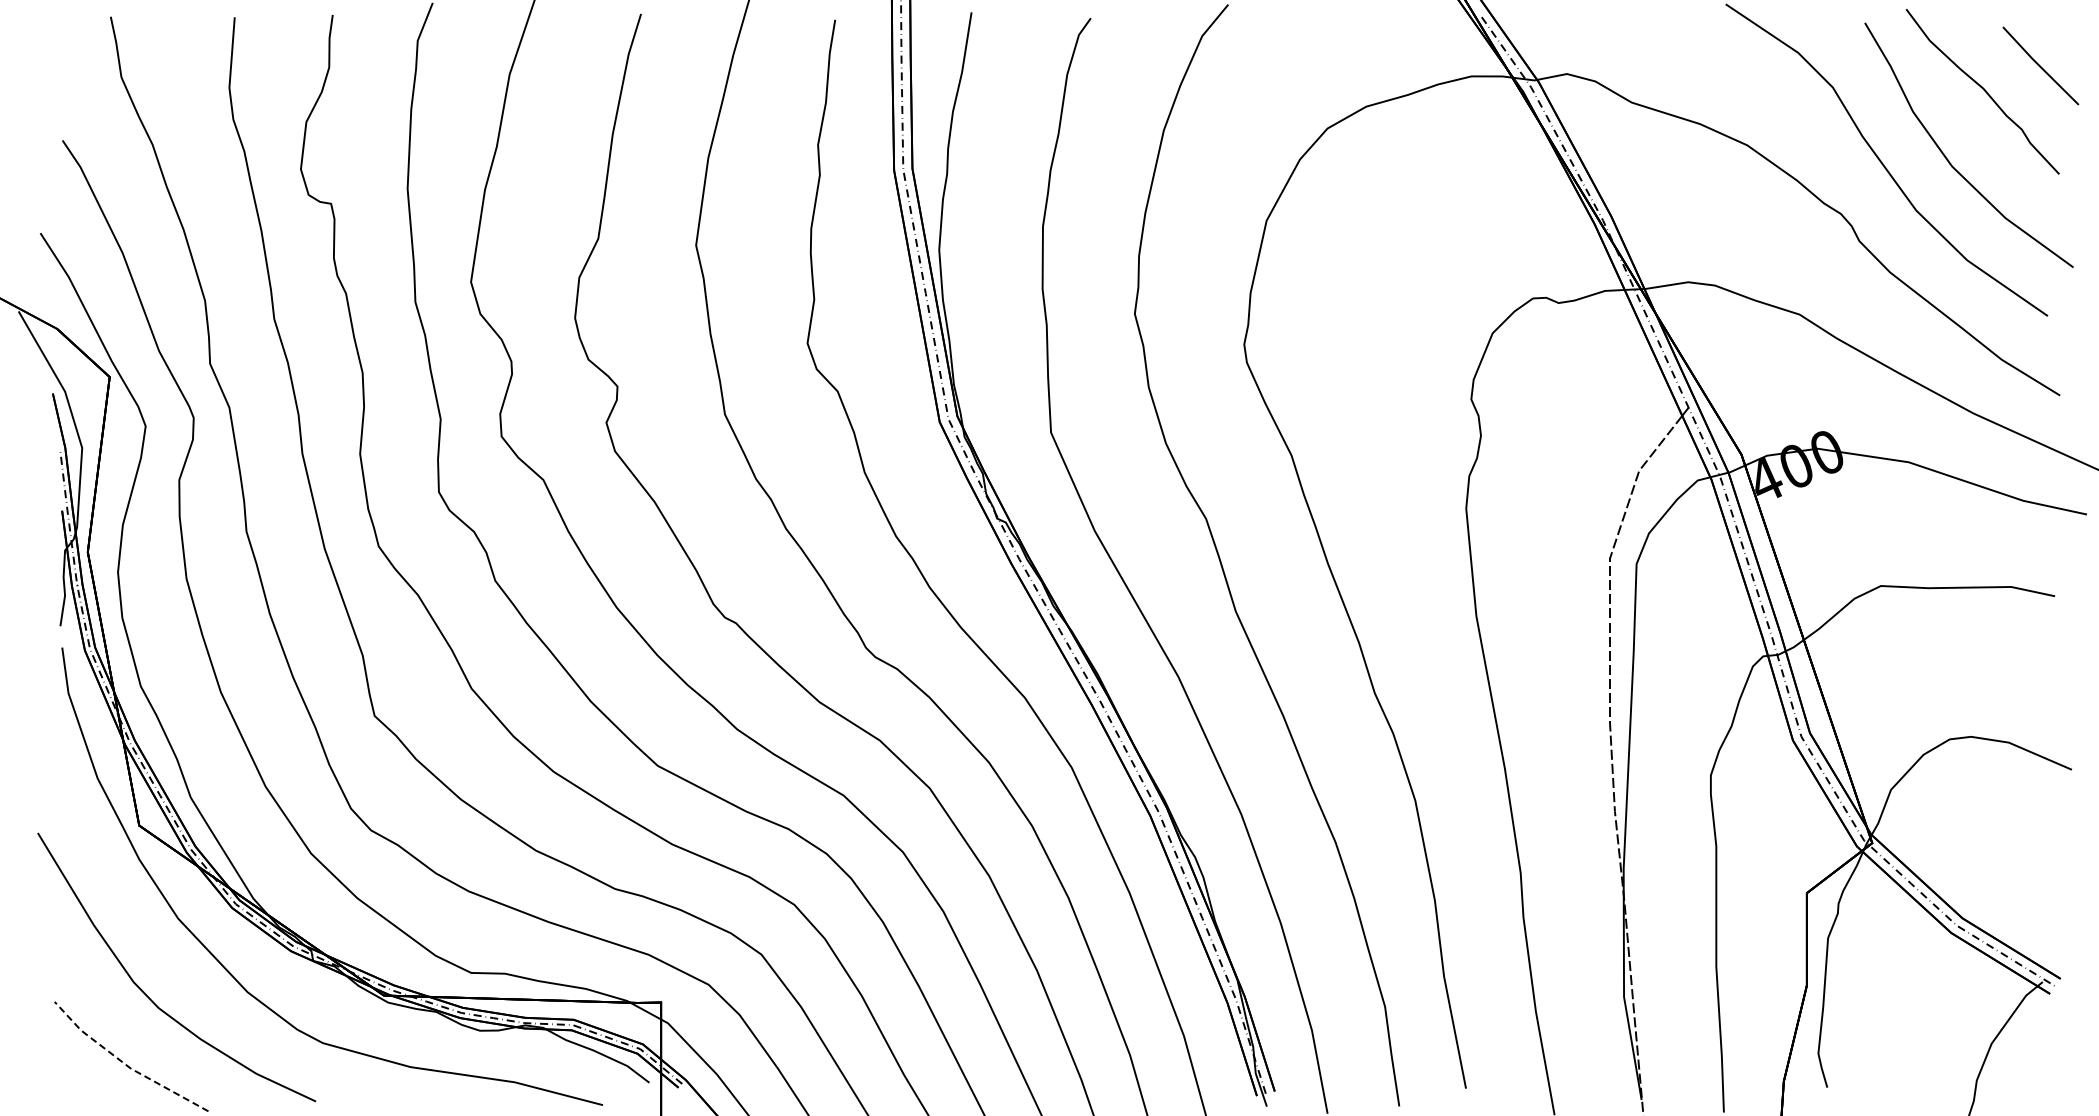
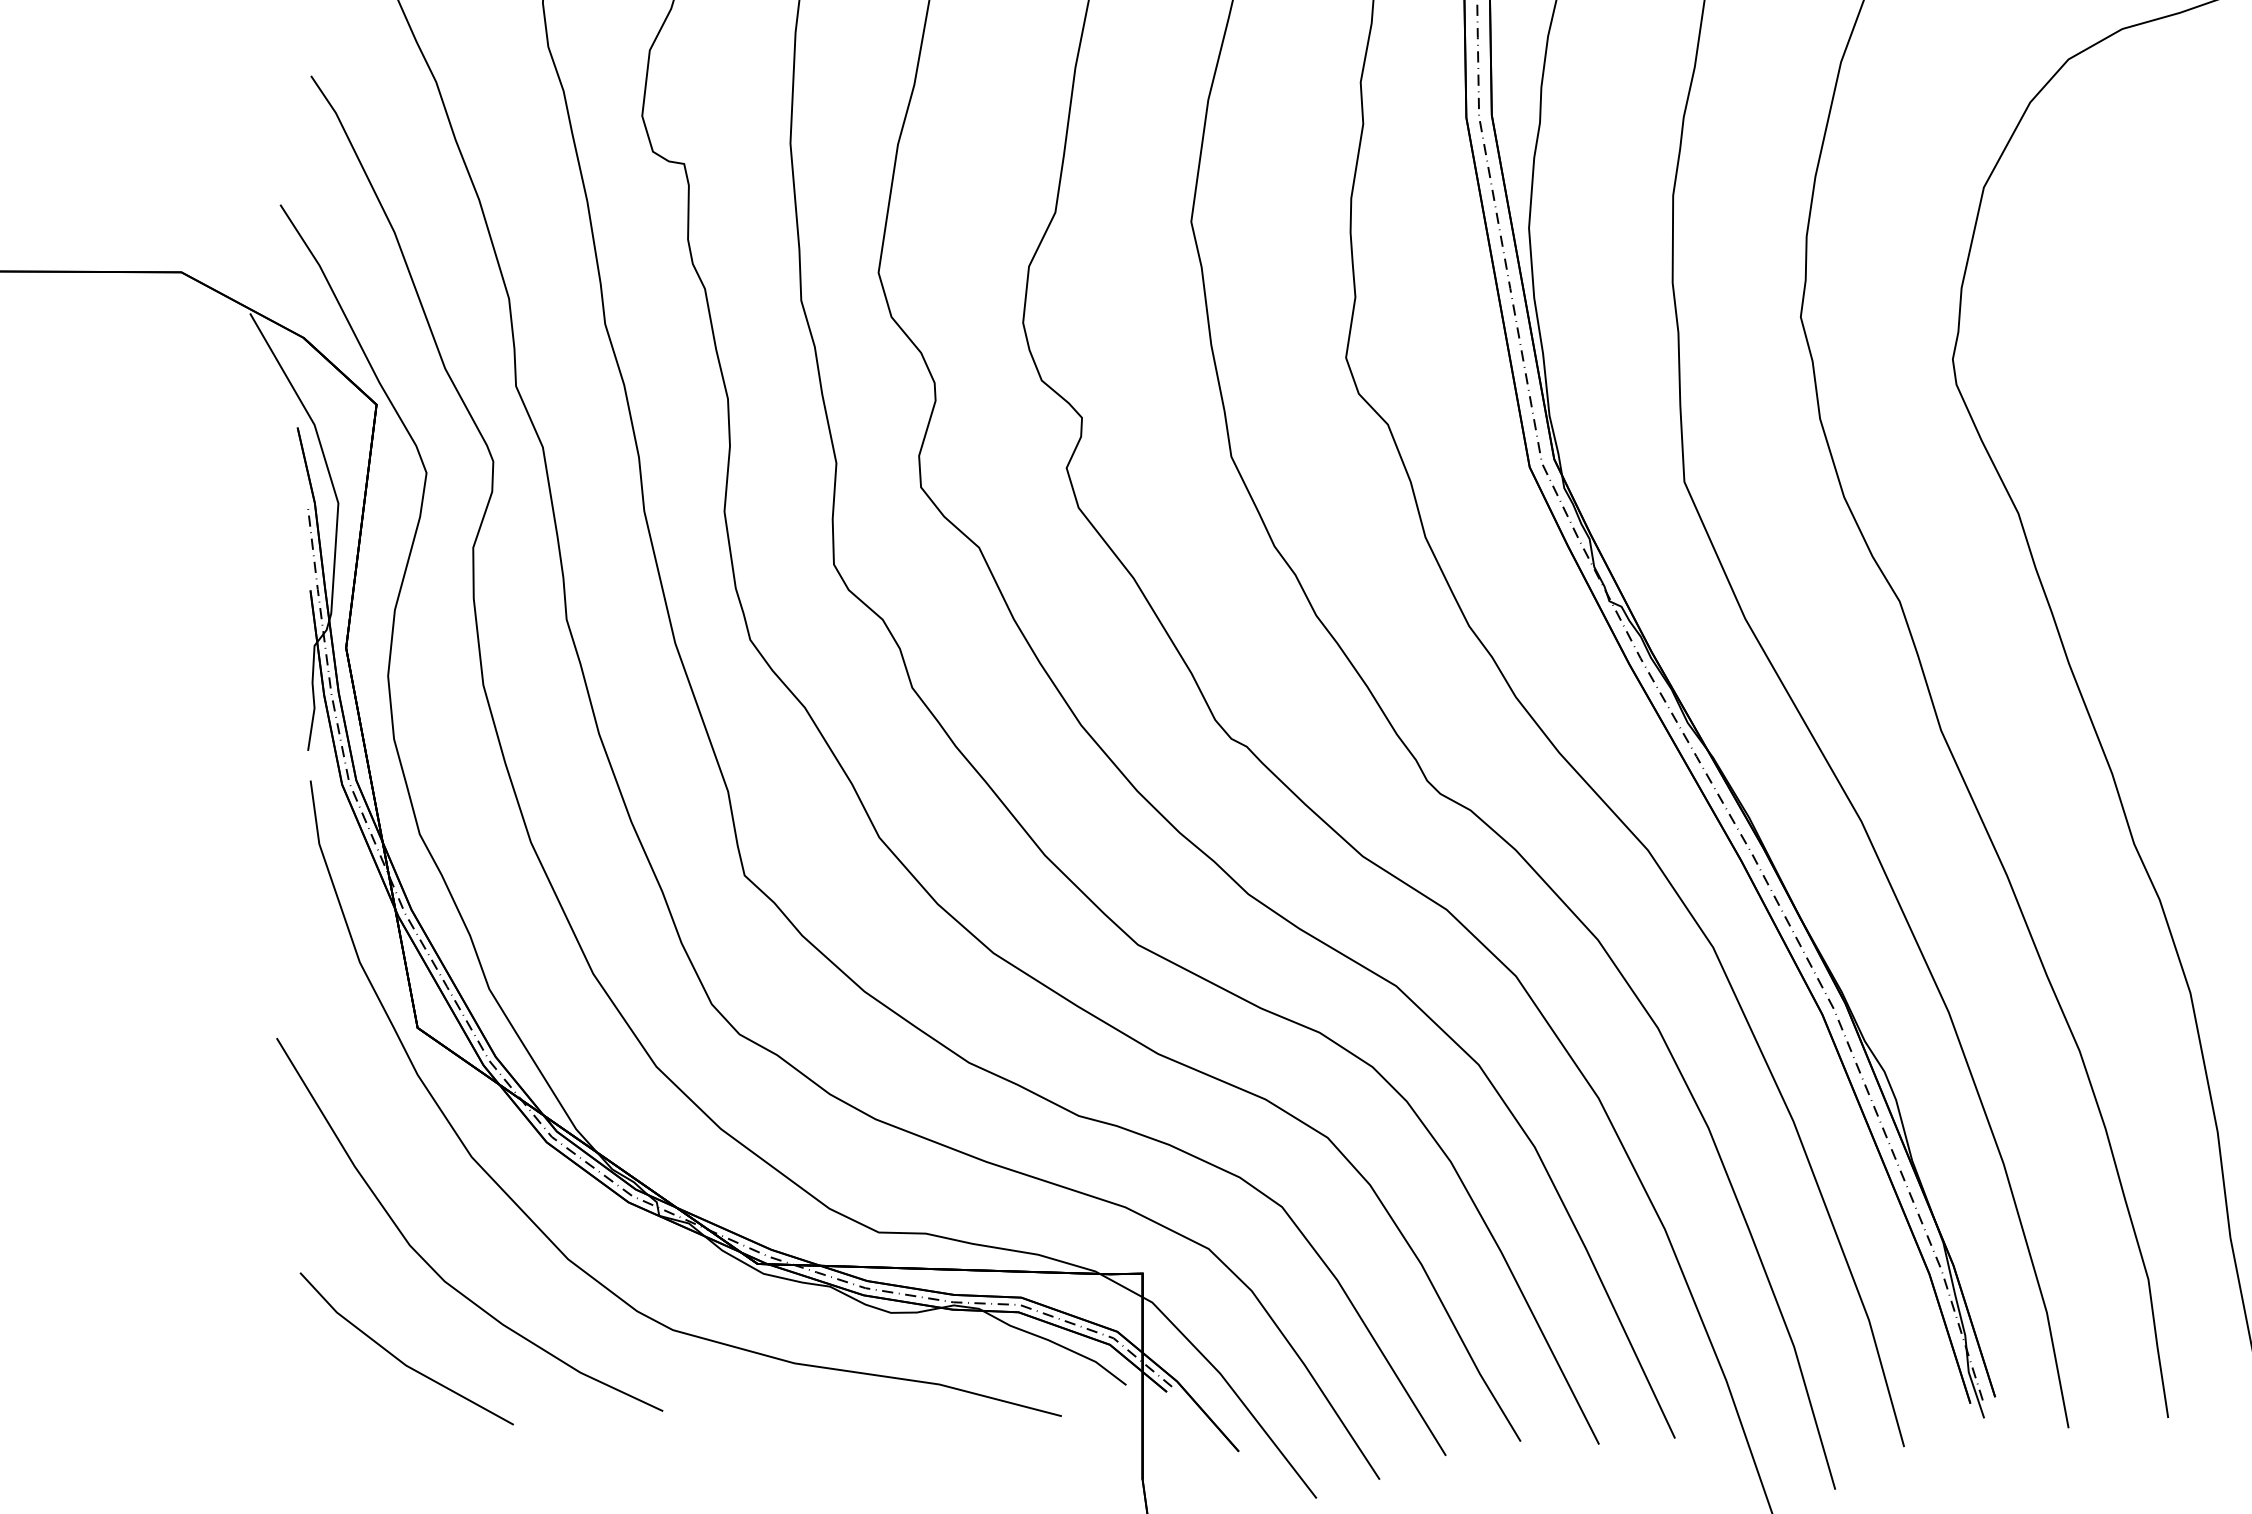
line: (125, 1064) -> (398, 1359), dashed -> solid

